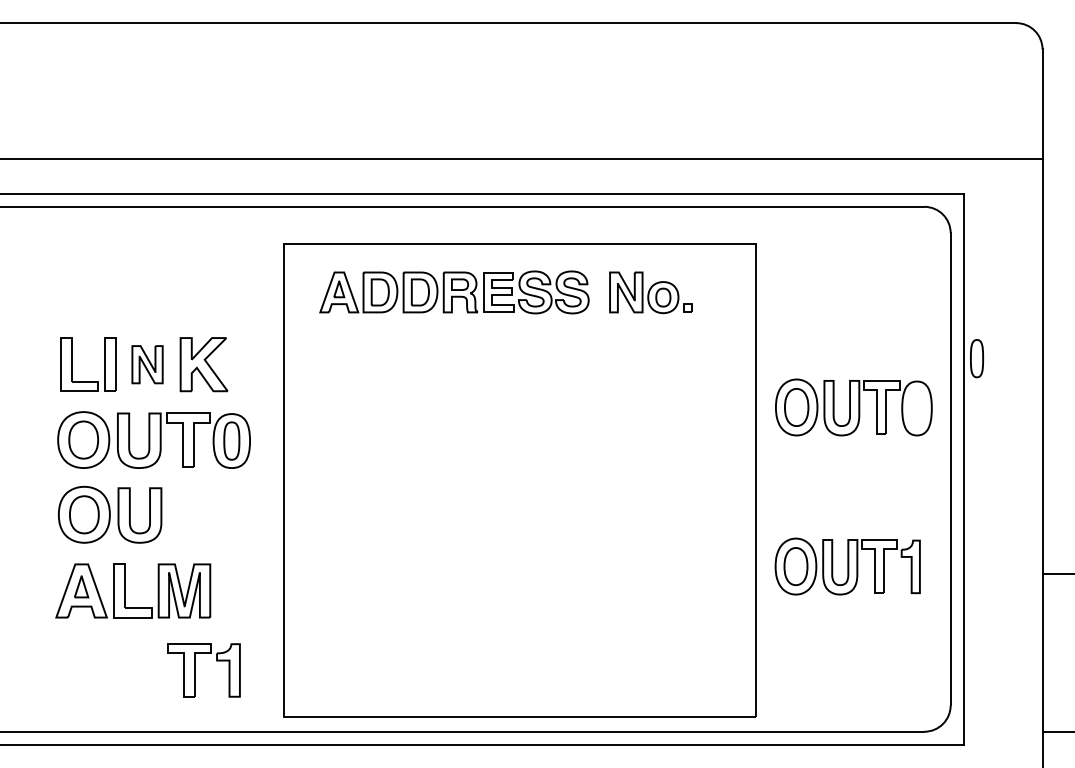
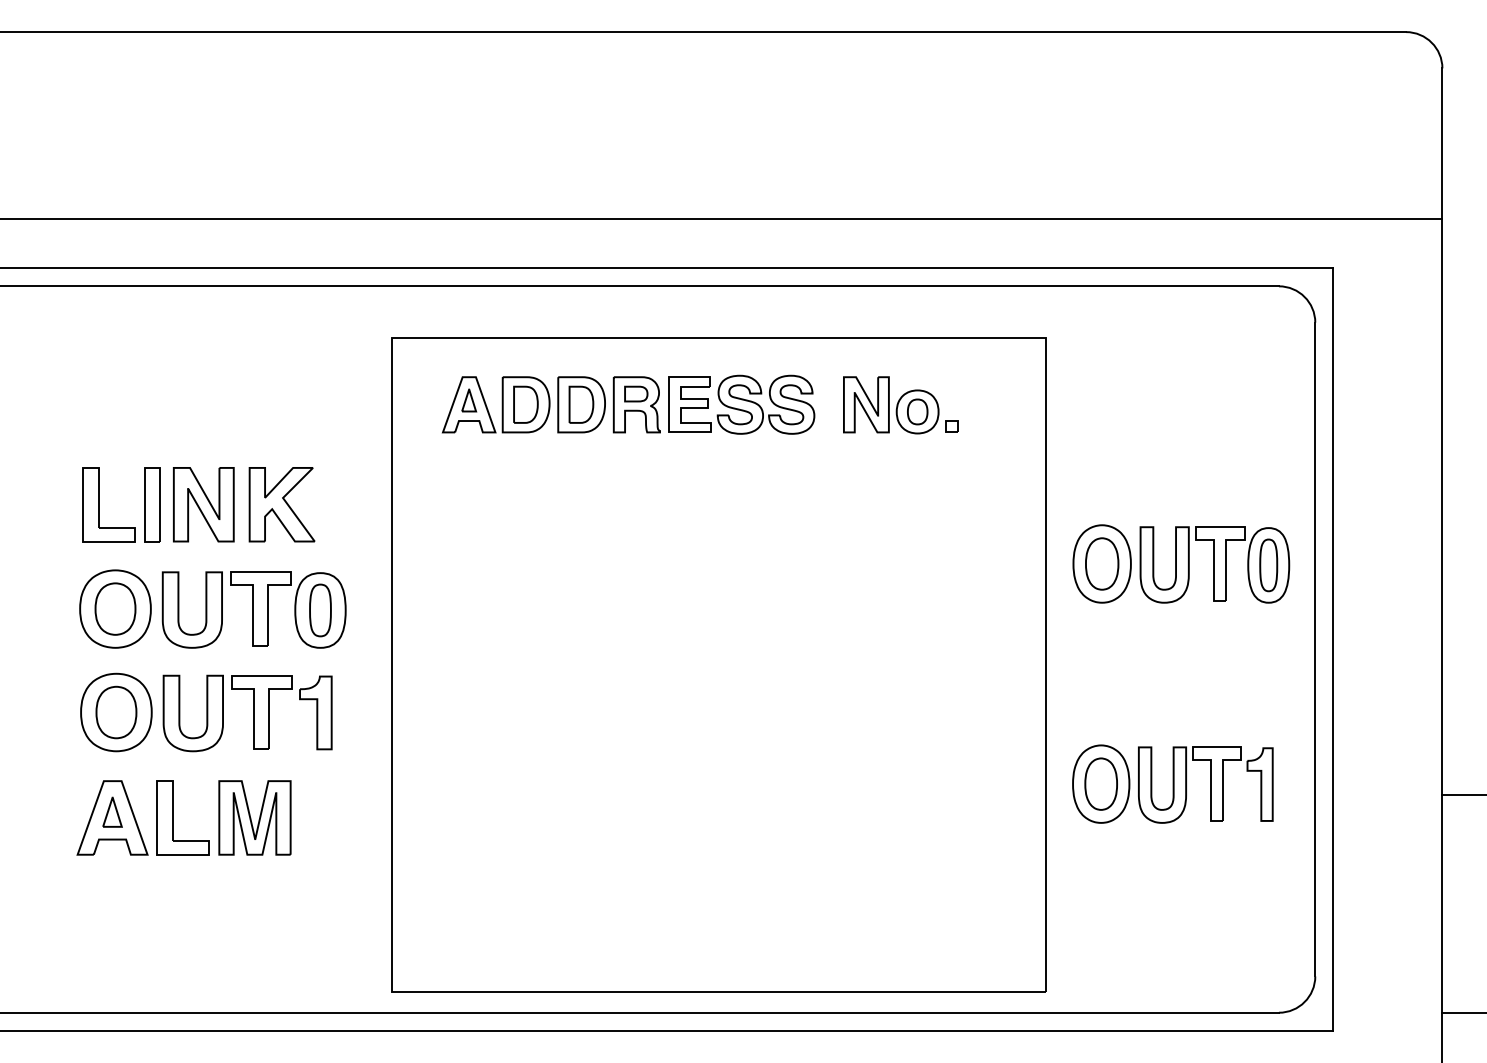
part: (976, 358) -> (1268, 565), moved
part: (147, 364) -> (203, 504), size x1.43
part: (194, 670) -> (269, 712), moved

